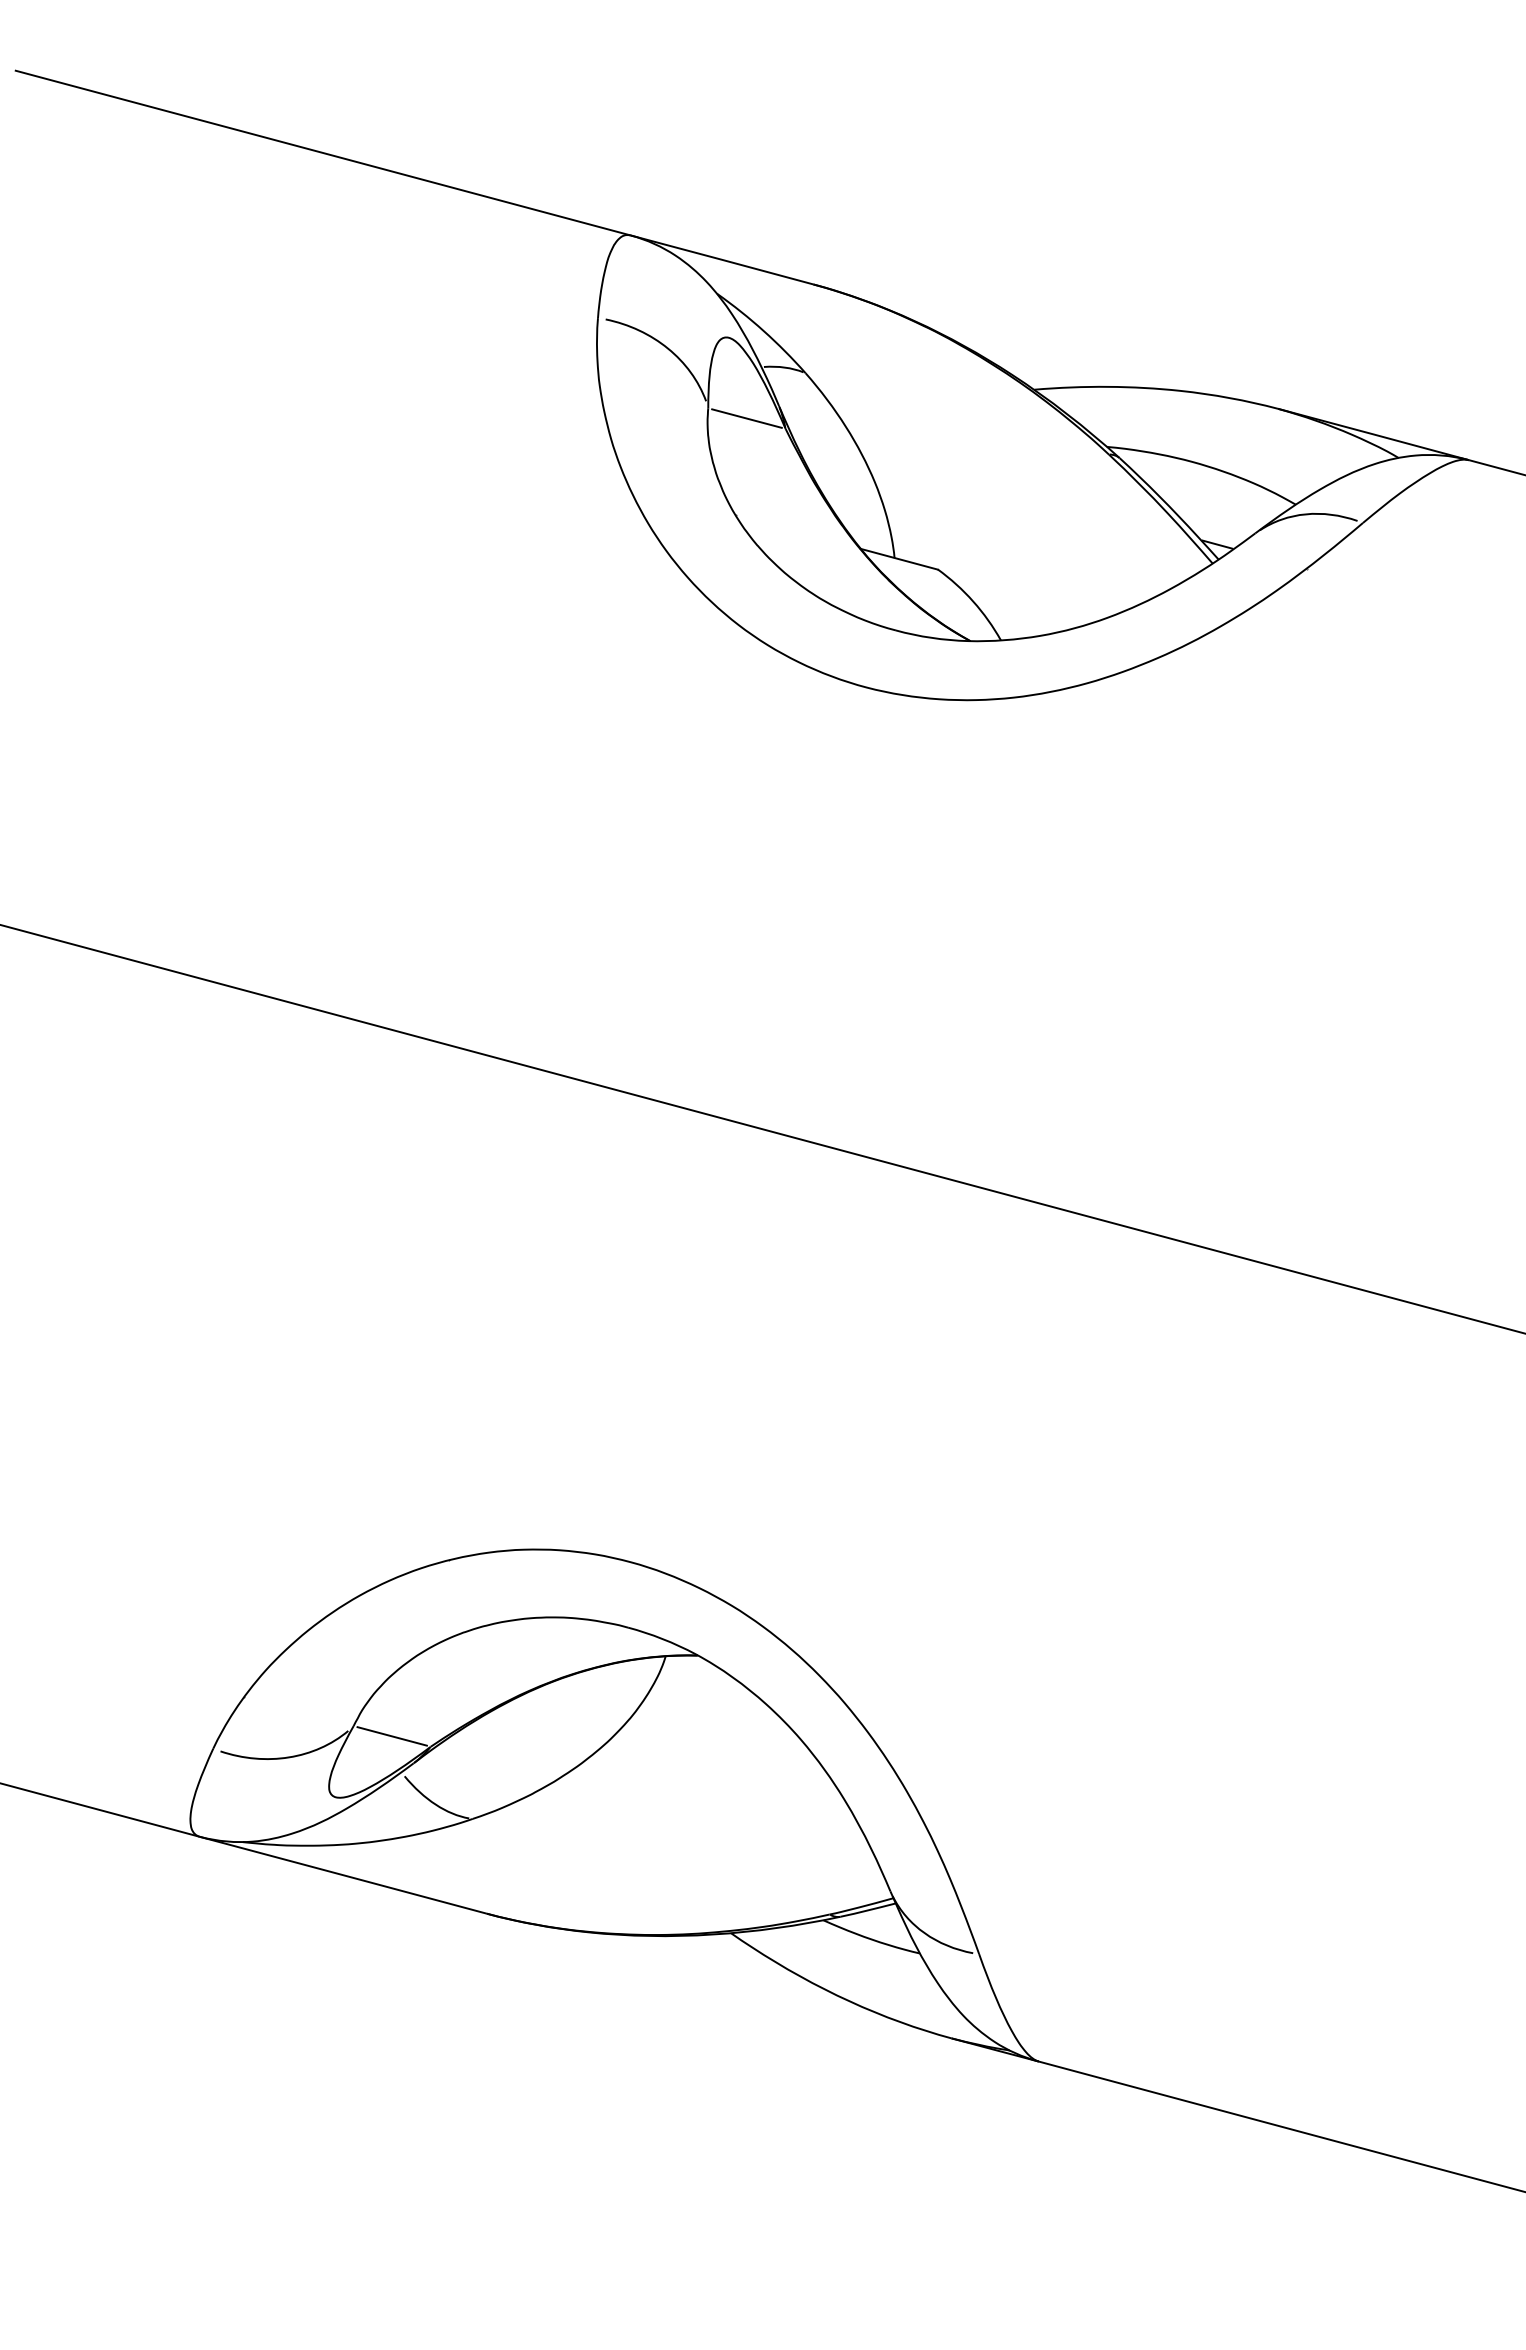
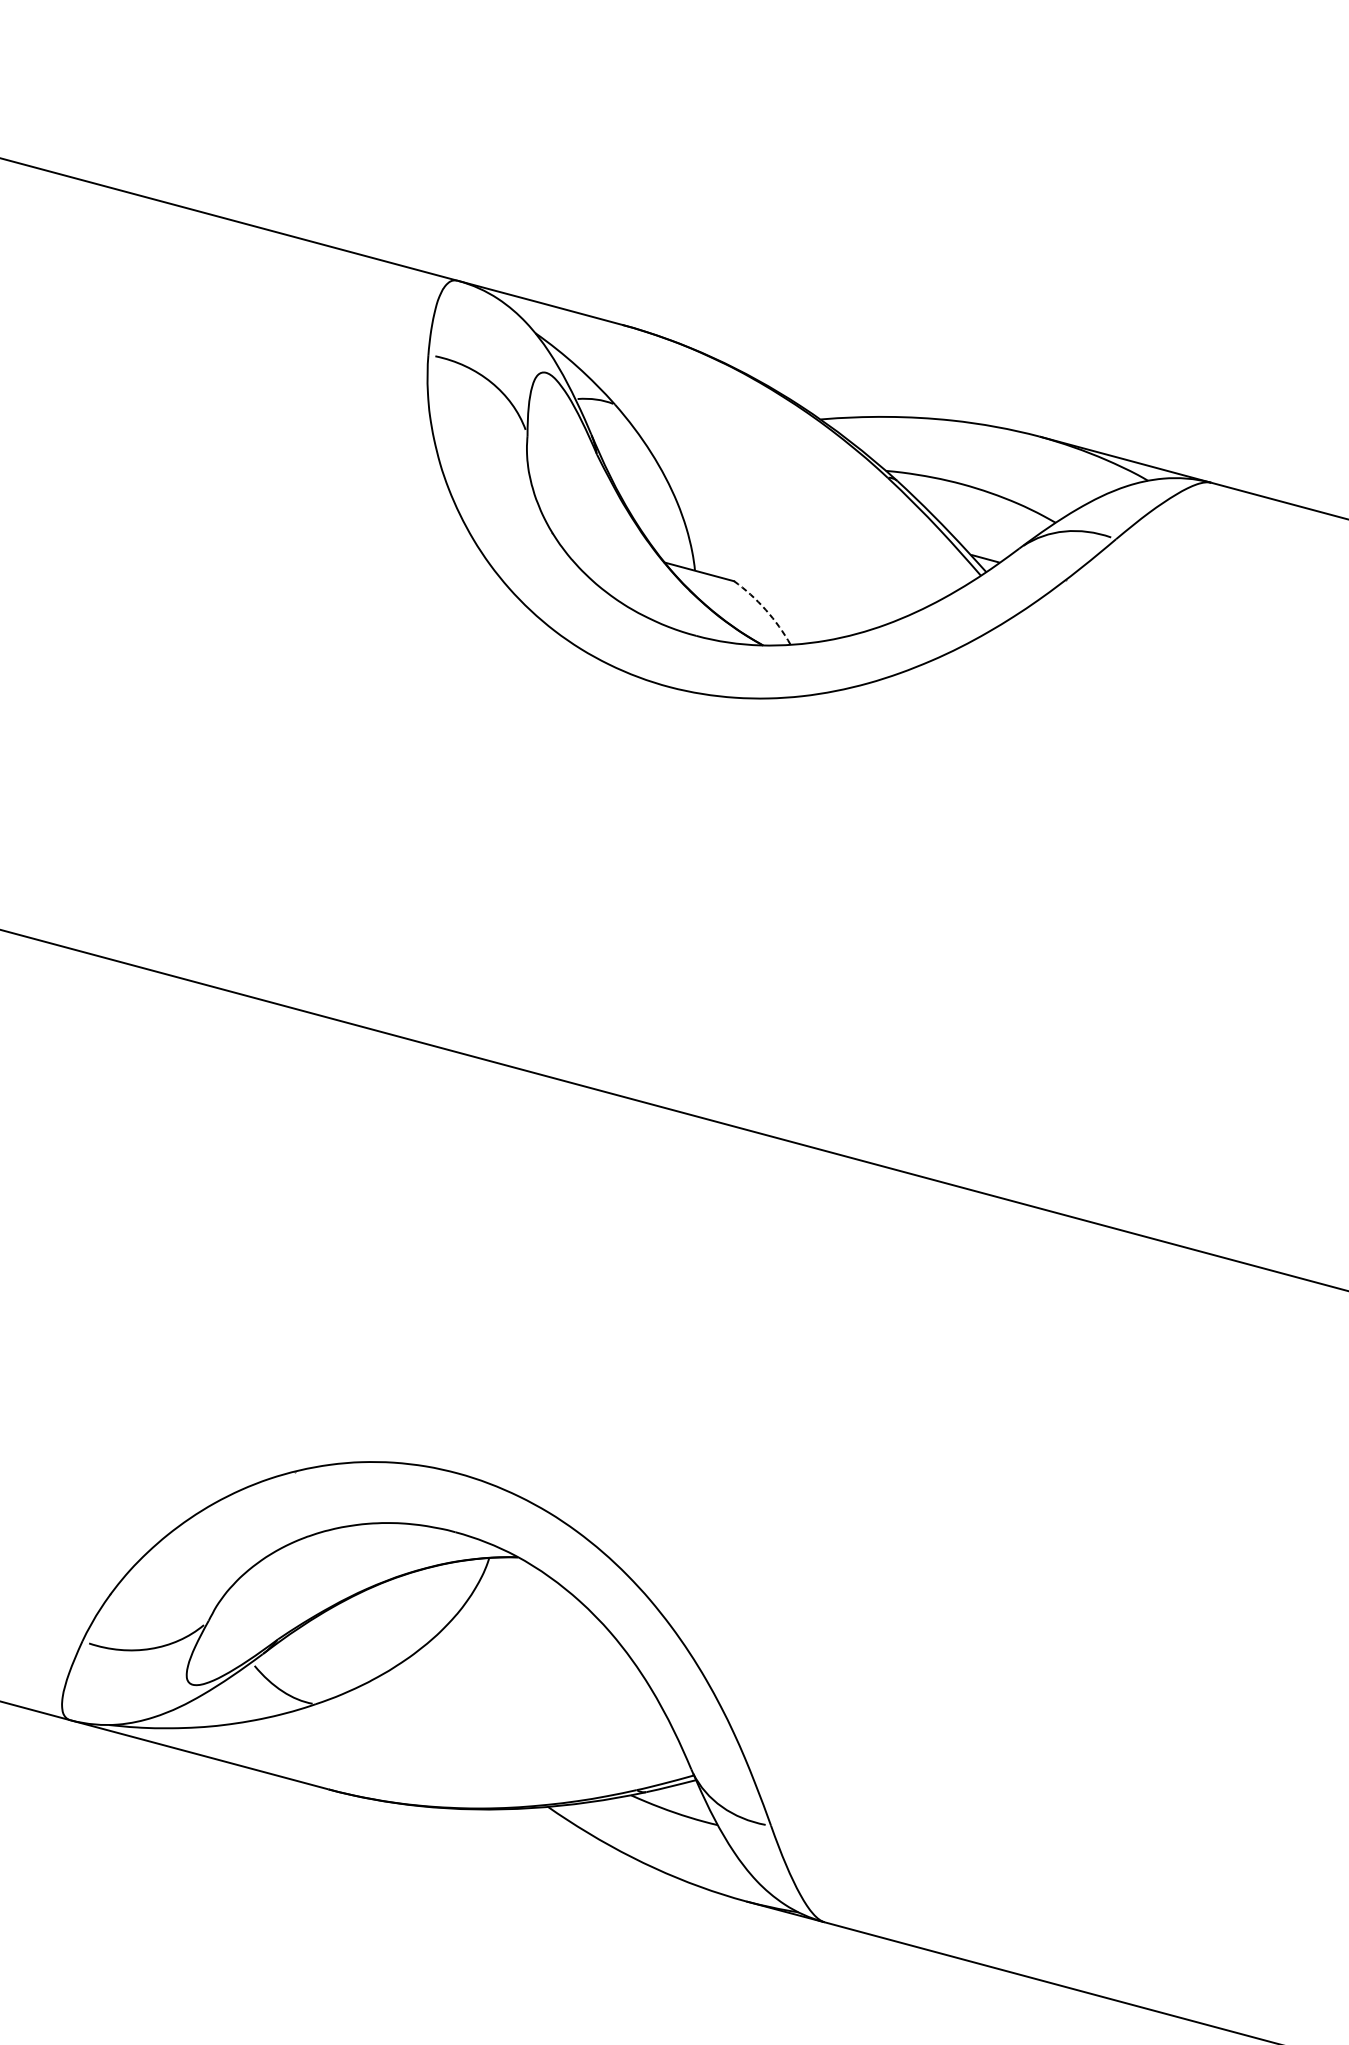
line: (746, 418) -> (561, 445), removed
arc: (973, 601) -> (765, 609), solid -> dashed
line: (391, 1736) -> (242, 1630), removed

